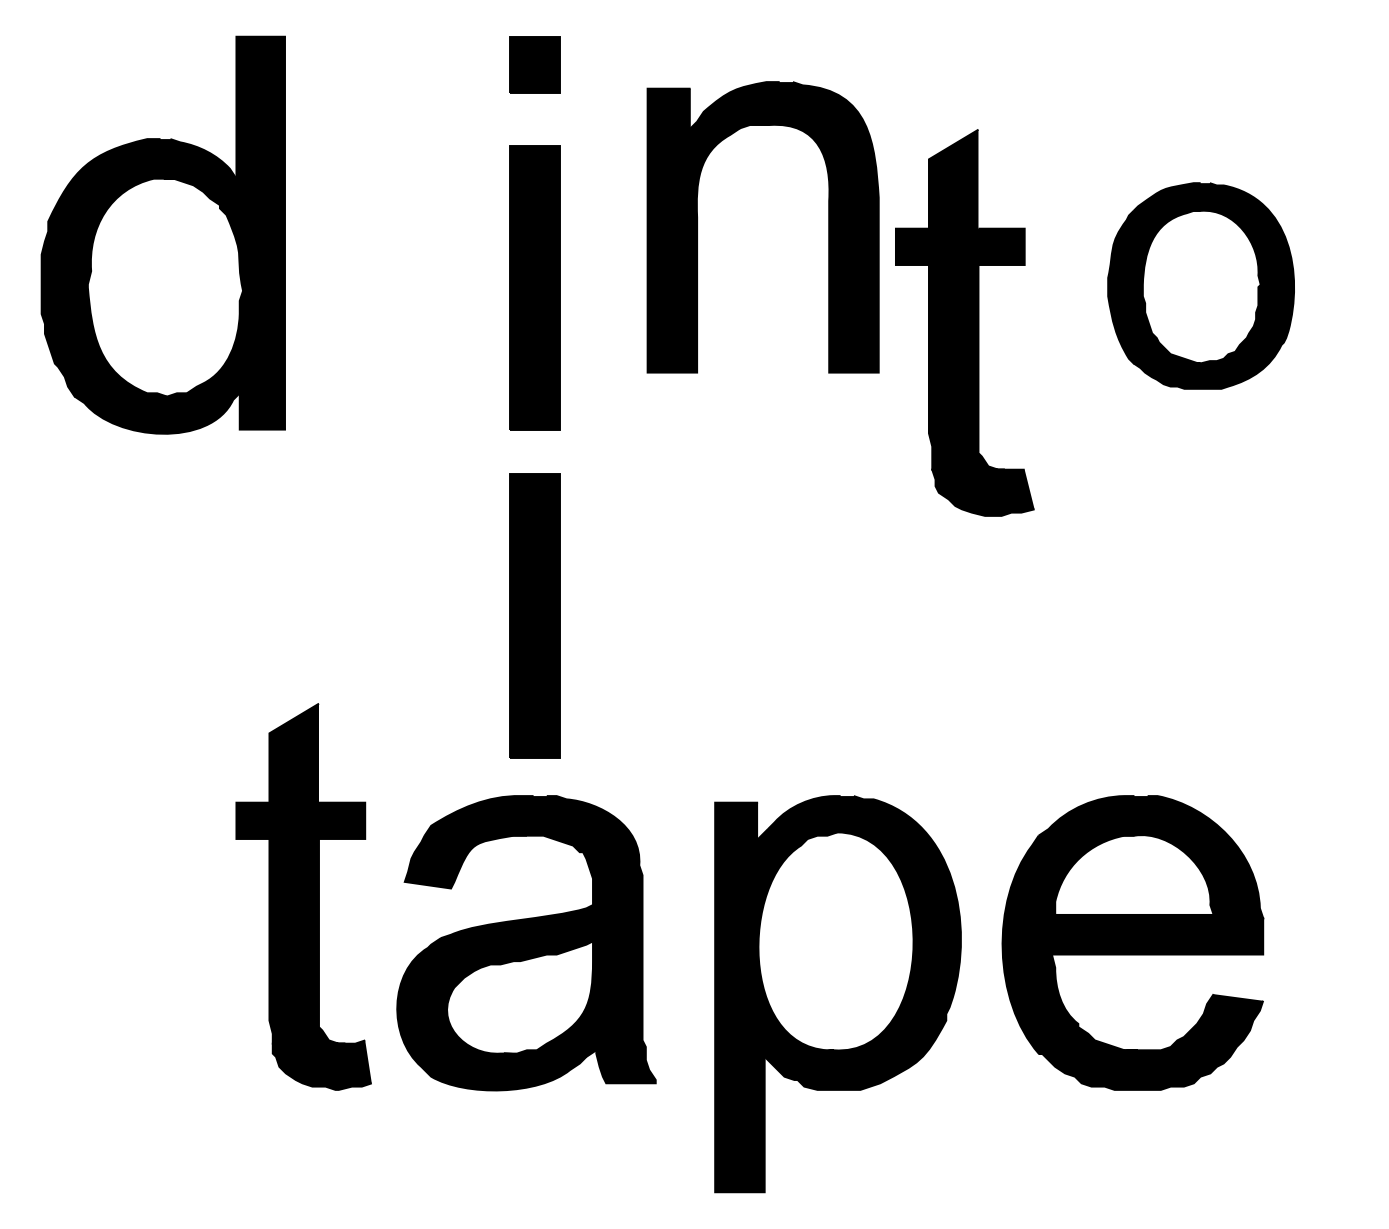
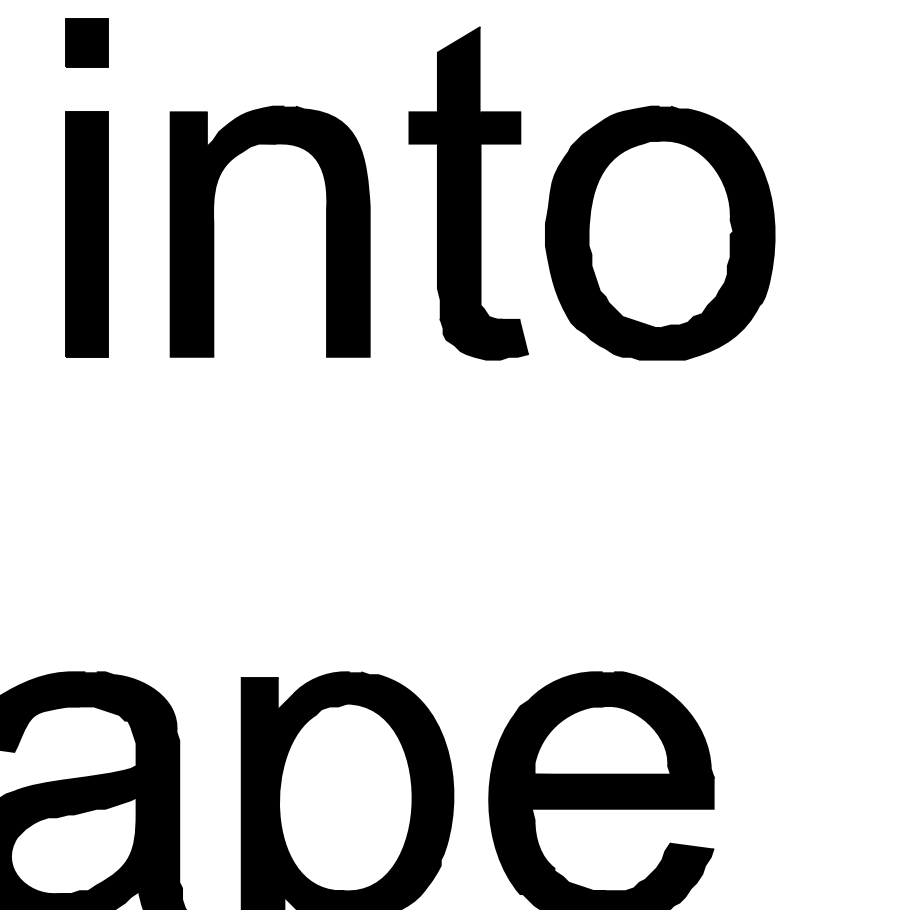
part: (697, 227) -> (213, 231), moved
part: (1200, 285) -> (659, 232), size x1.43
part: (964, 322) -> (468, 193), moved
part: (534, 615) -> (86, 516), removed

